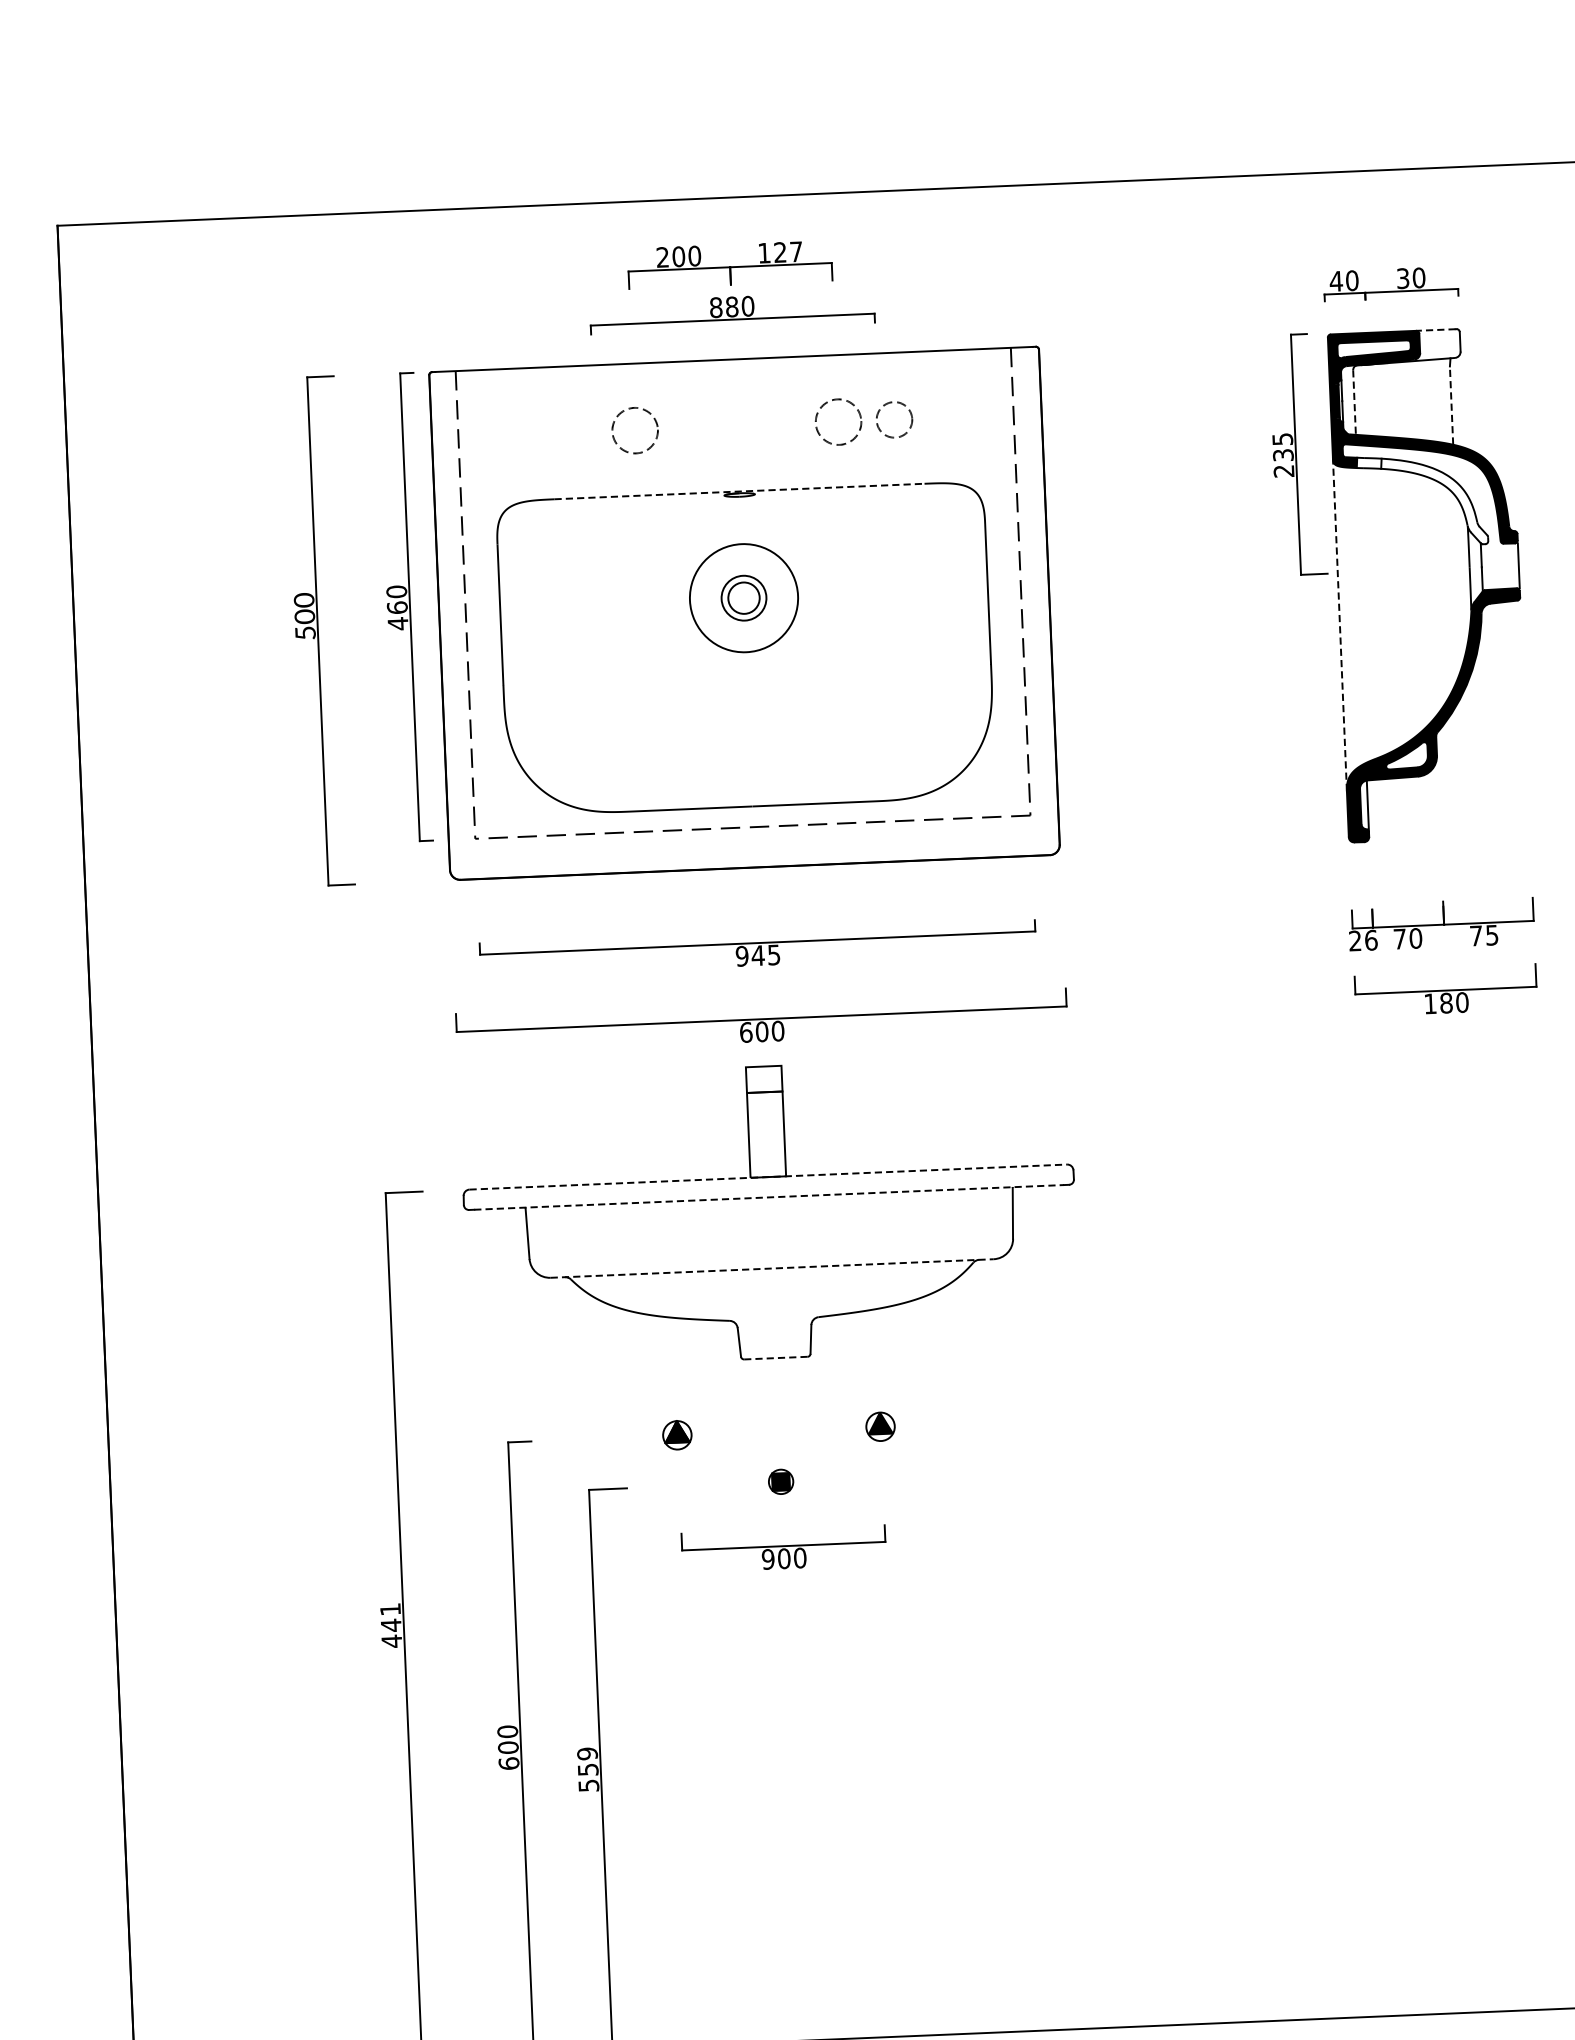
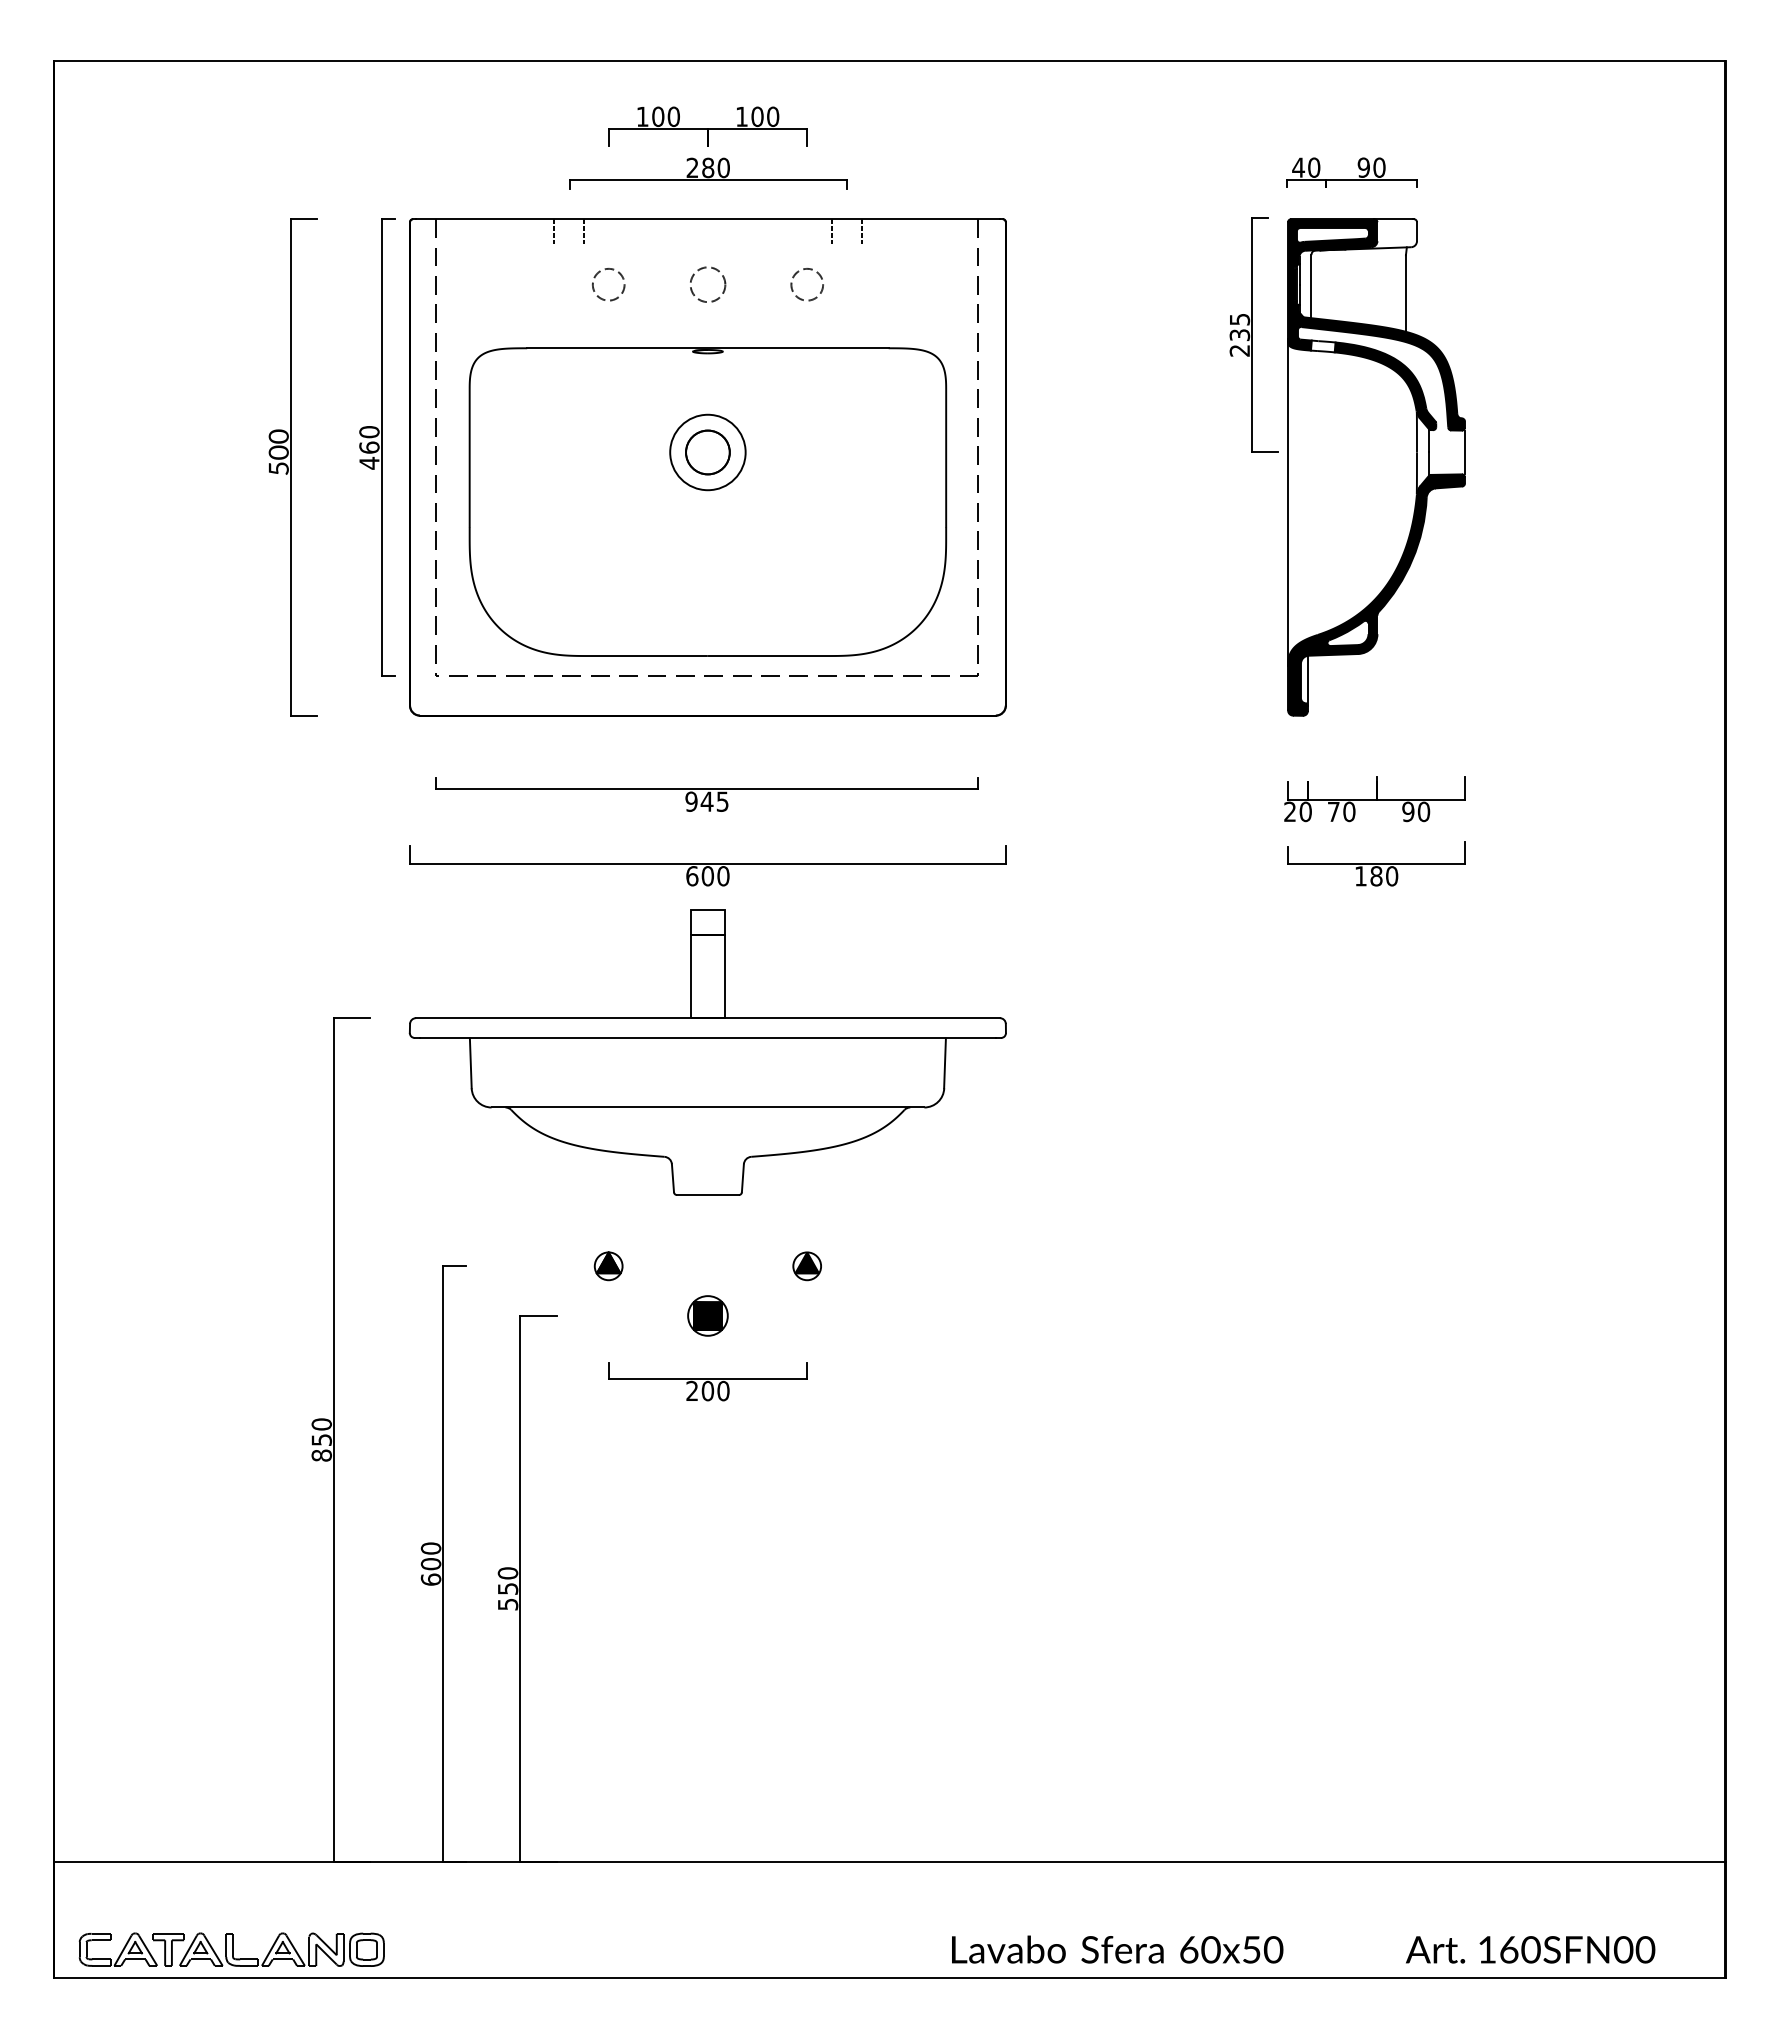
text: (788, 251) -> (765, 116), 127 -> 100
text: (662, 257) -> (642, 116), 200 -> 100
text: (1402, 278) -> (1363, 167), 30 -> 90
text: (716, 307) -> (692, 167), 880 -> 280
line: (1435, 330) -> (1393, 219), dashed -> solid
line: (891, 365) -> (861, 231), added
line: (862, 366) -> (832, 231), added
line: (607, 377) -> (583, 231), added
line: (577, 378) -> (554, 231), added
line: (1354, 402) -> (1311, 286), dashed -> solid
line: (1451, 404) -> (1405, 292), dashed -> solid
circle: (895, 419) -> (708, 284), moved
circle: (837, 422) -> (806, 284), size x0.71
circle: (635, 430) -> (608, 284), size x0.71
line: (739, 491) -> (707, 348), dashed -> solid
fill: (1434, 501) -> (1385, 386), added
circle: (743, 598) -> (707, 452), size x0.71
circle: (743, 598) -> (707, 452), size x1.43
line: (1340, 625) -> (1288, 503), dashed -> solid
text: (1484, 935) -> (1416, 811), 75 -> 90
text: (1370, 939) -> (1305, 811), 26 -> 20
line: (767, 1177) -> (707, 1018), dashed -> solid
line: (769, 1197) -> (708, 1038), dashed -> solid
line: (772, 1268) -> (708, 1107), dashed -> solid
line: (775, 1358) -> (707, 1195), dashed -> solid
part: (780, 1481) -> (707, 1315), size x1.67
text: (768, 1559) -> (692, 1391), 900 -> 200
text: (390, 1625) -> (321, 1440), 441 -> 850
text: (588, 1753) -> (508, 1573), 559 -> 550

